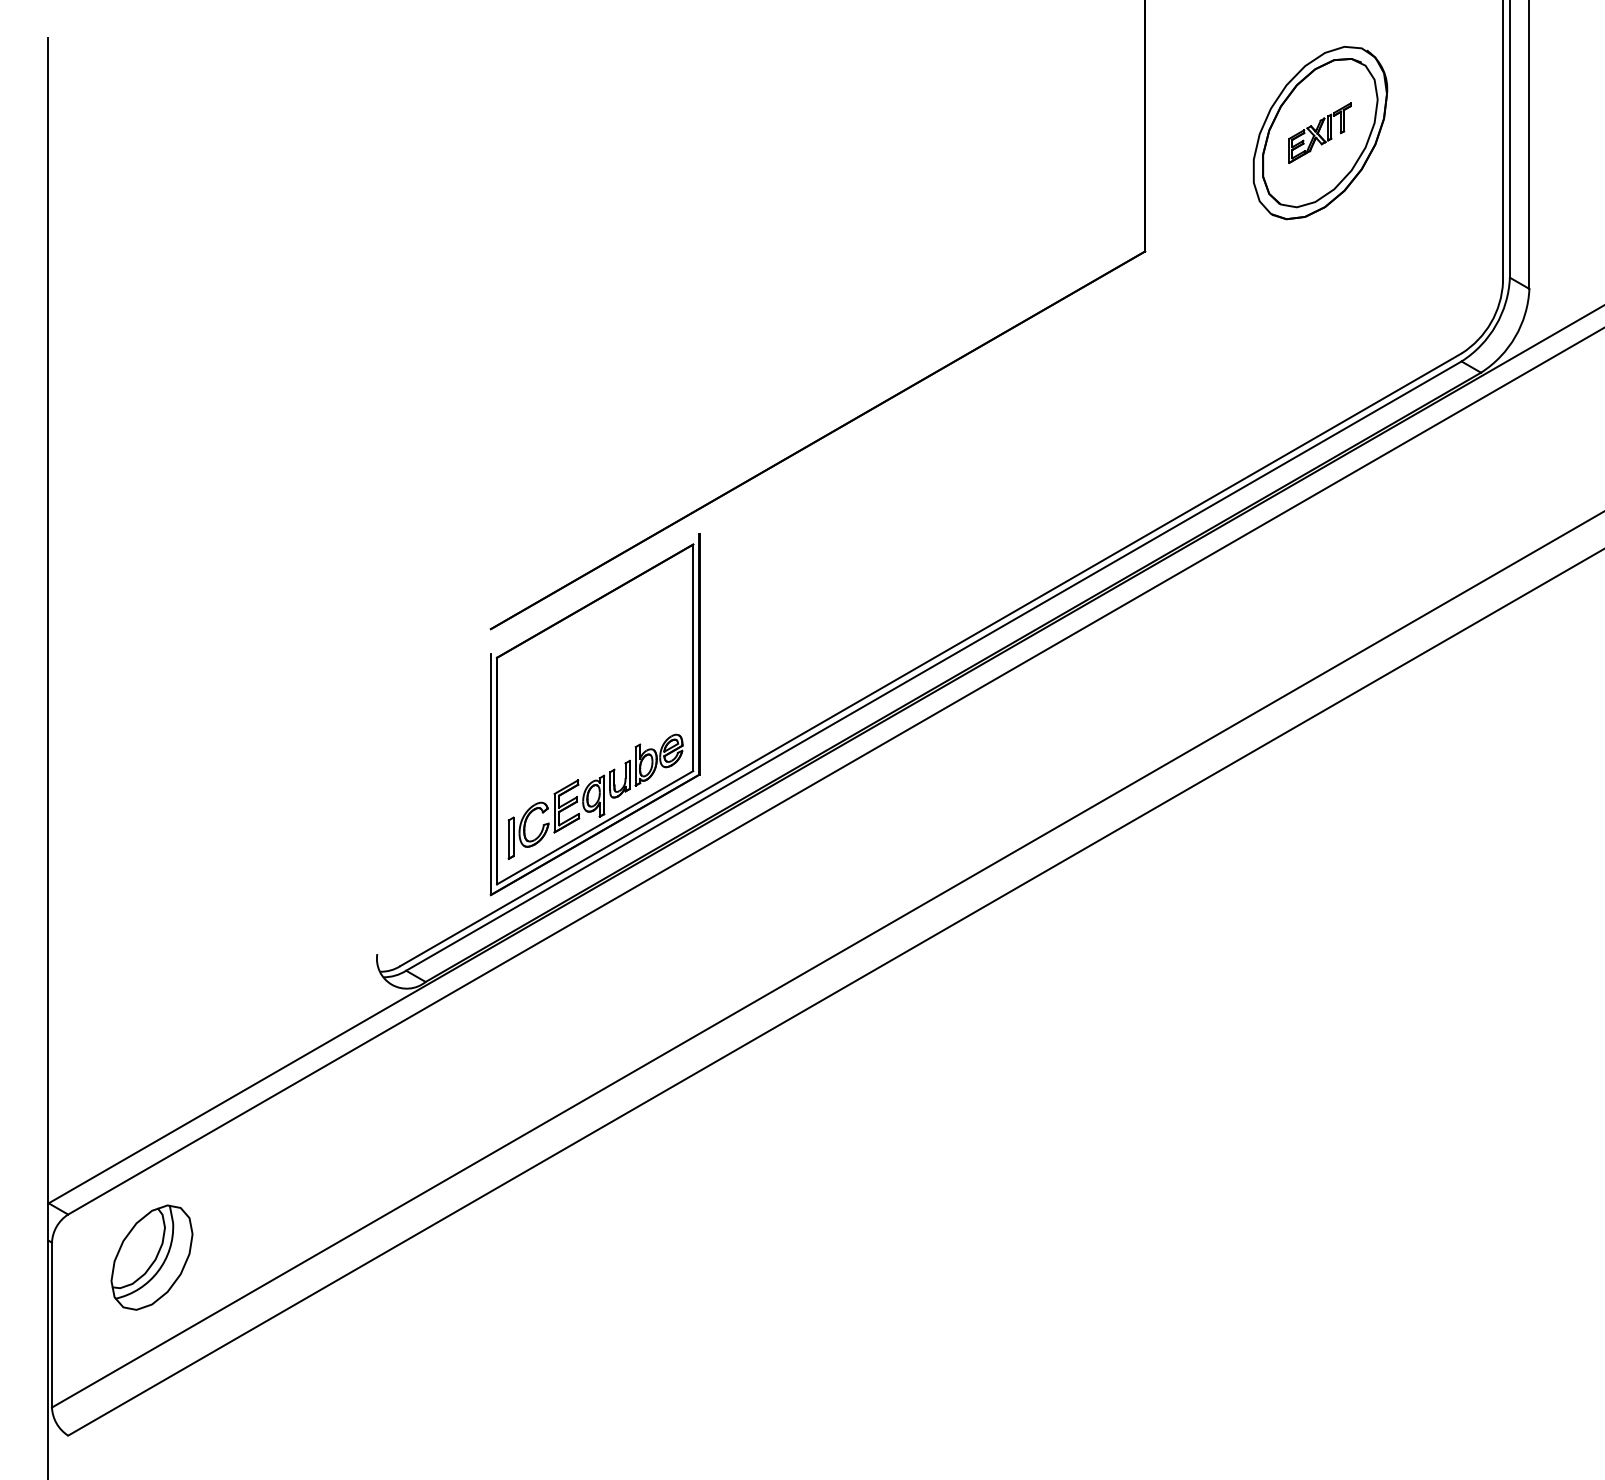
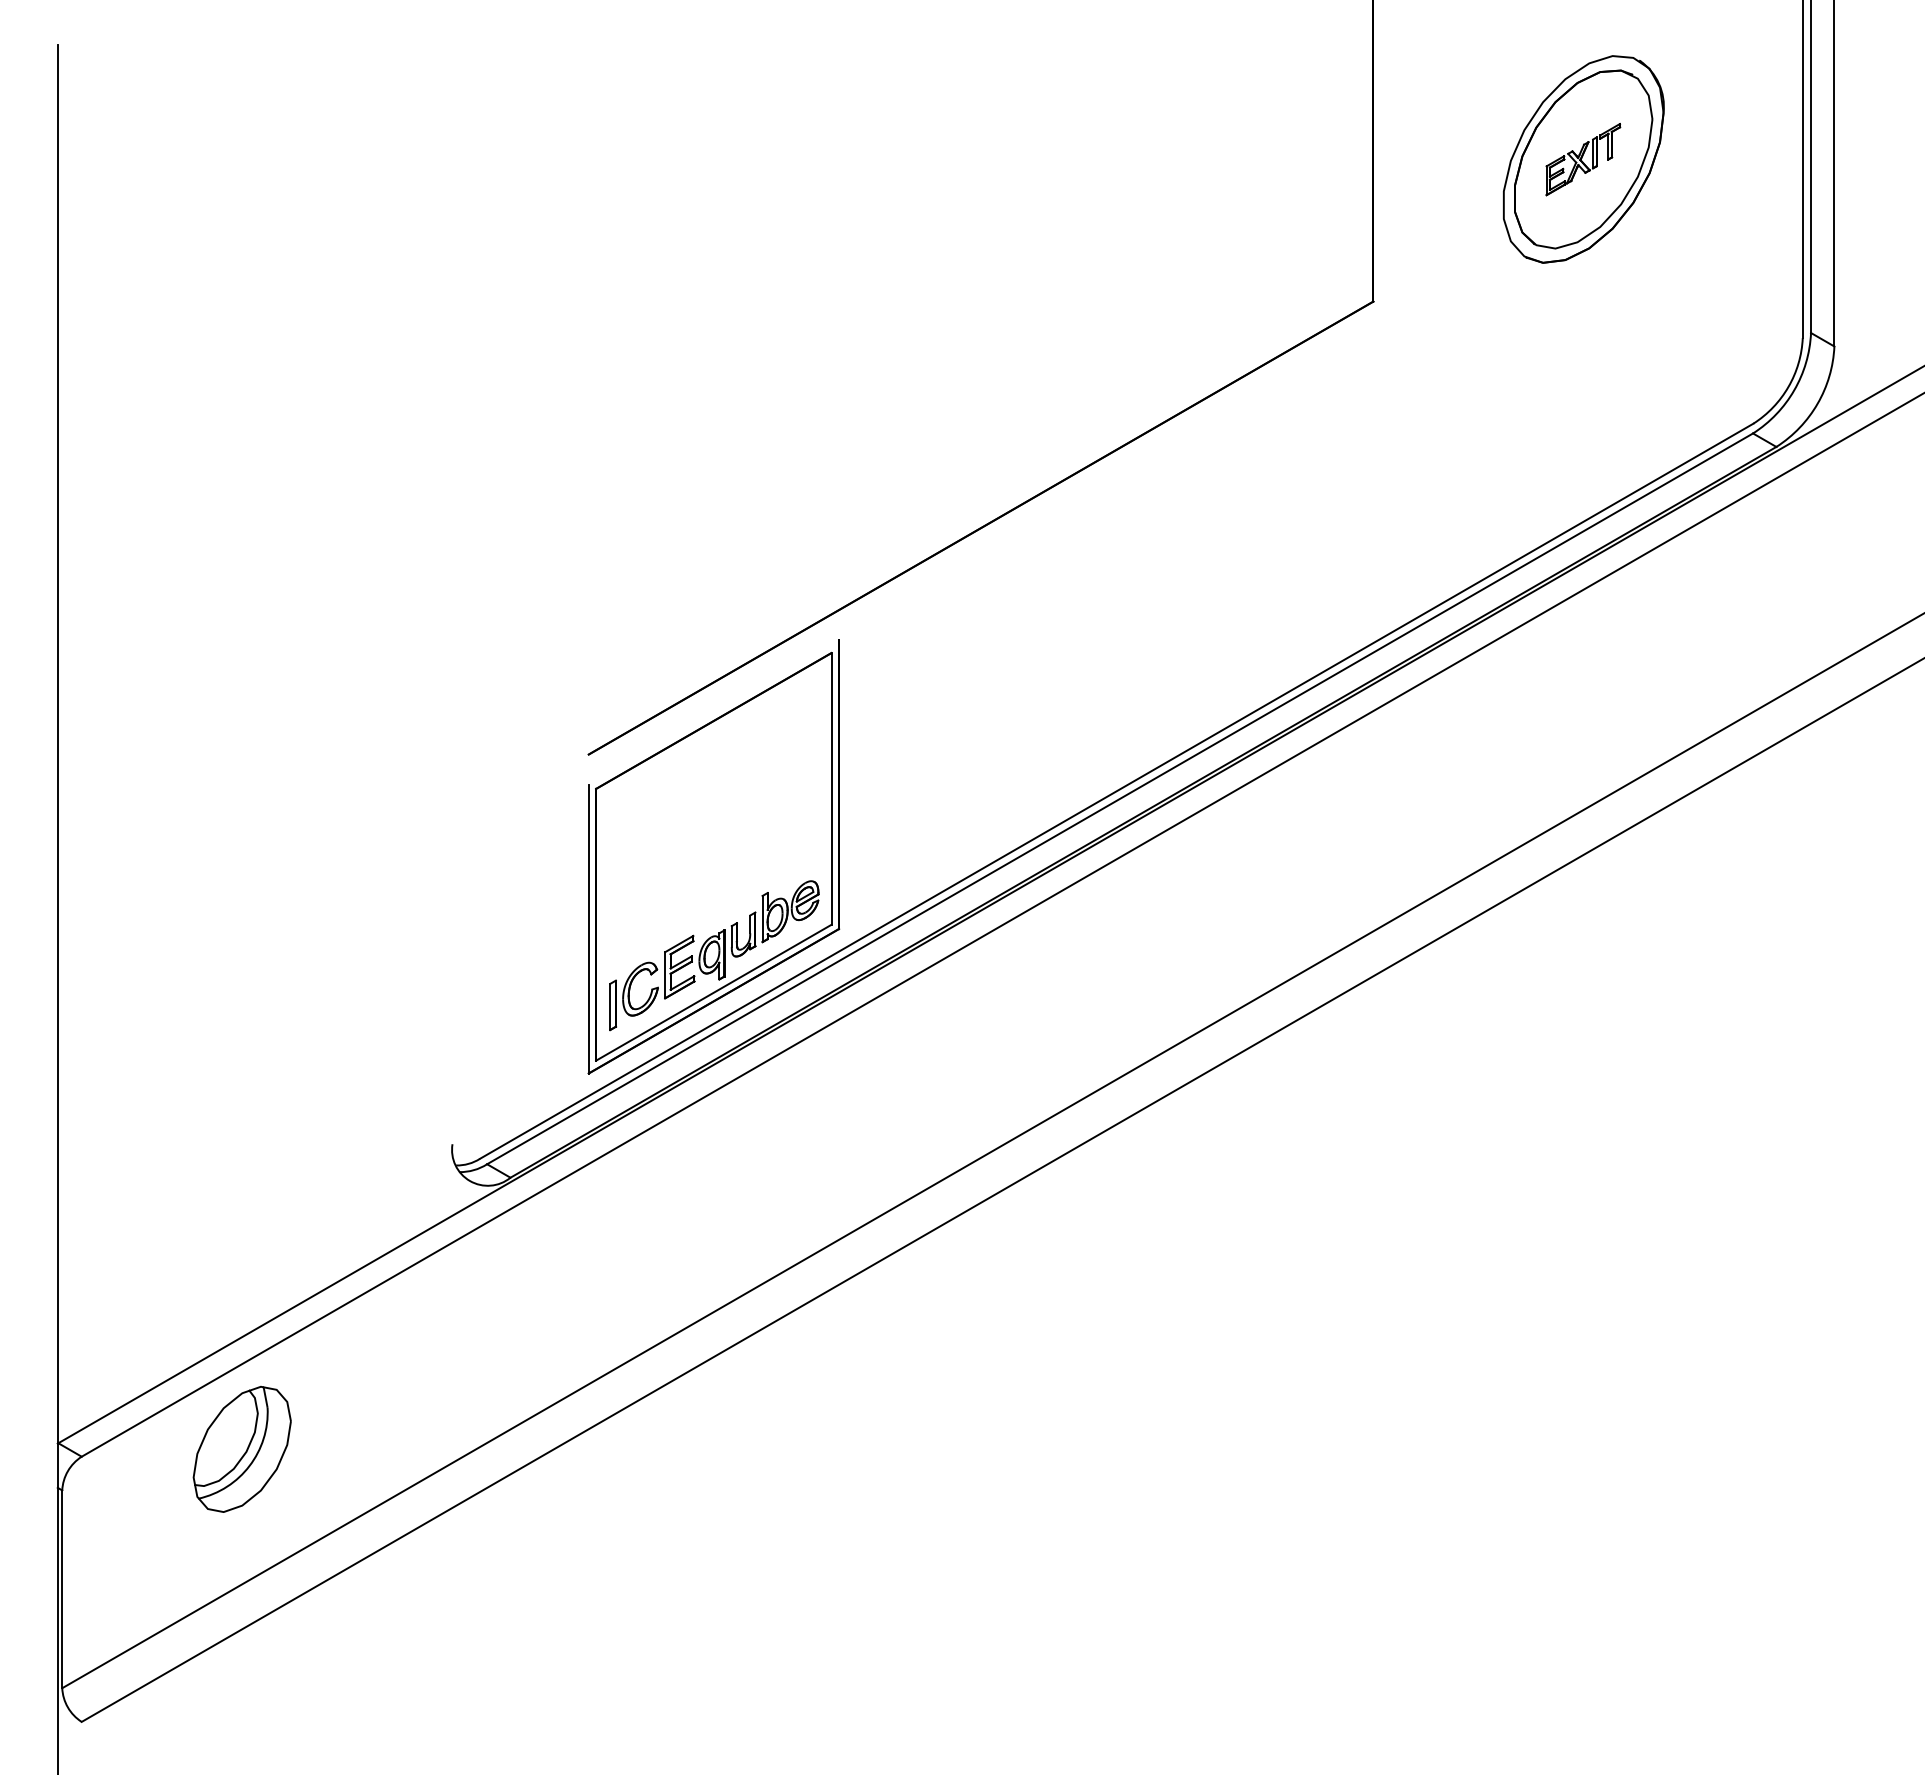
part: (151, 1257) -> (241, 1449), moved

